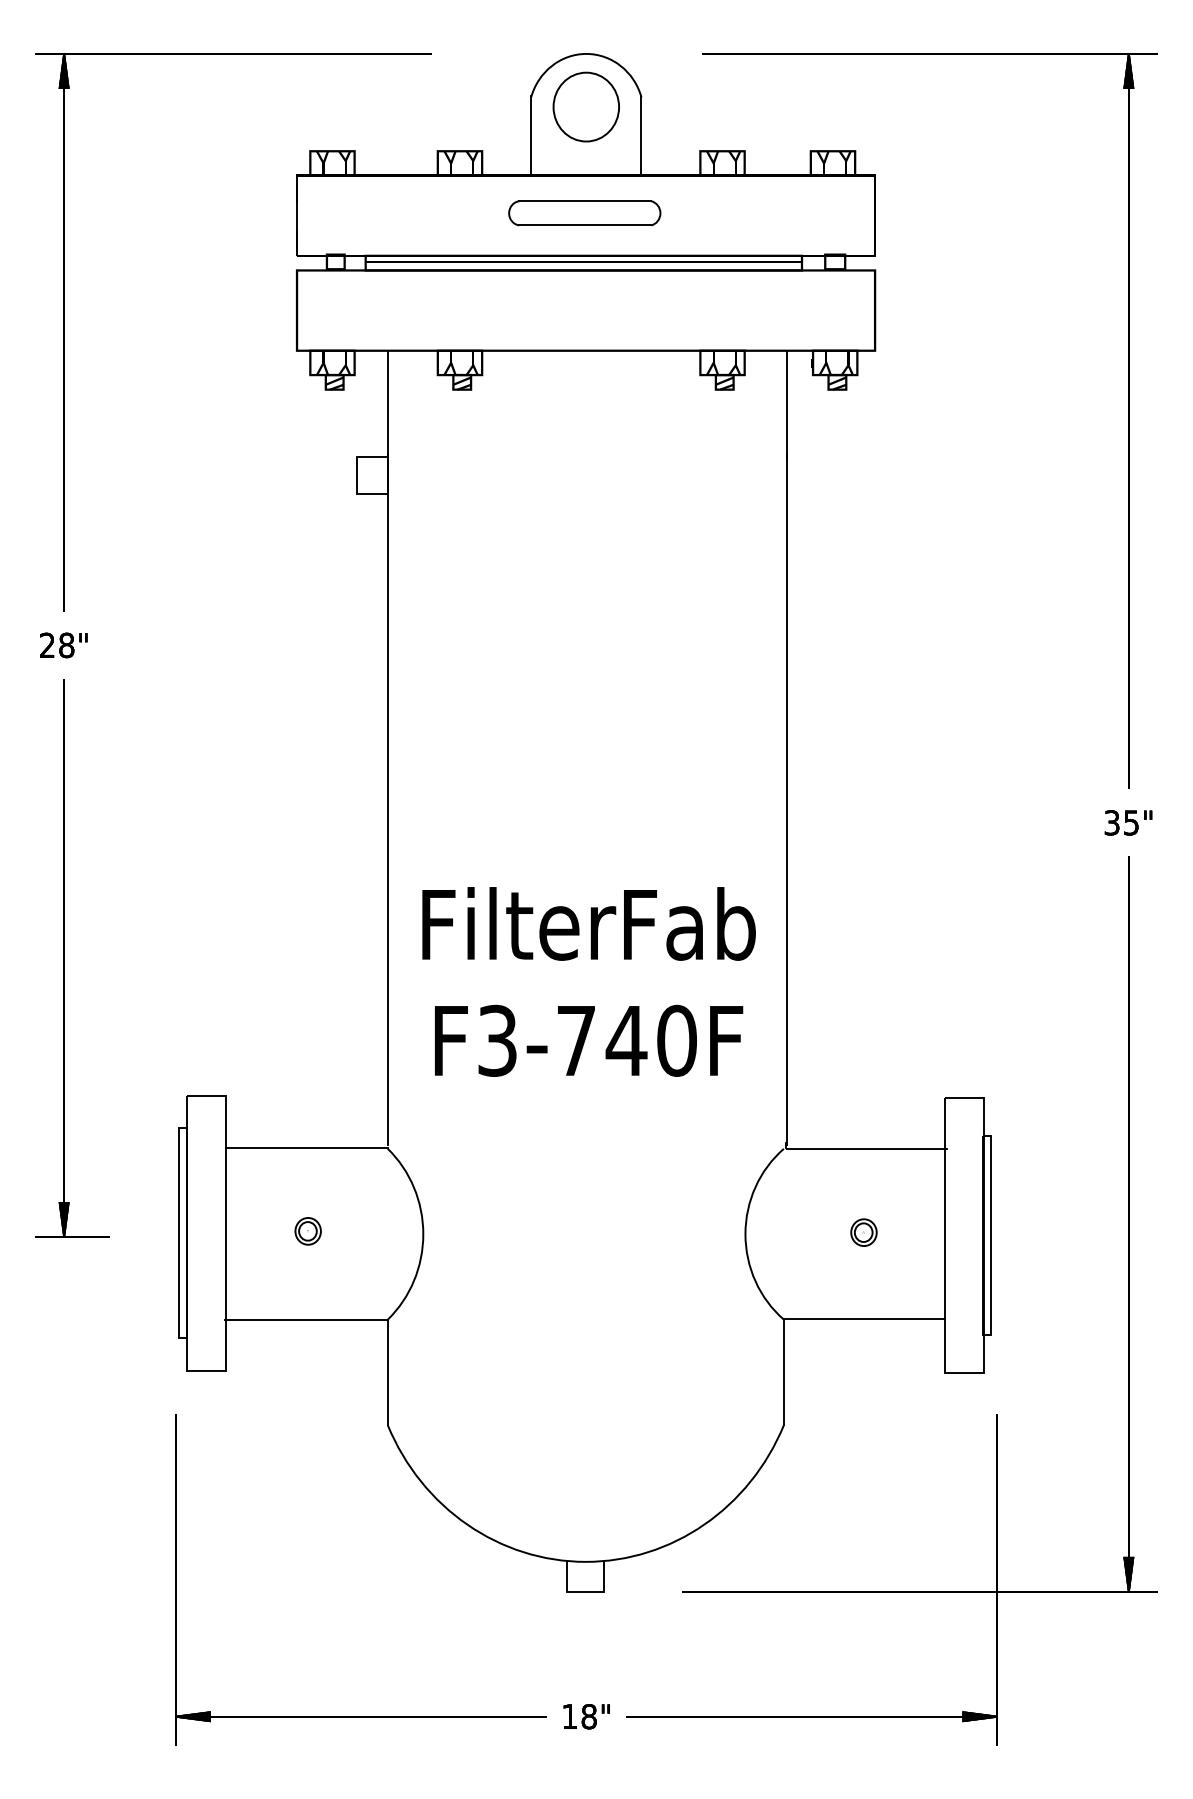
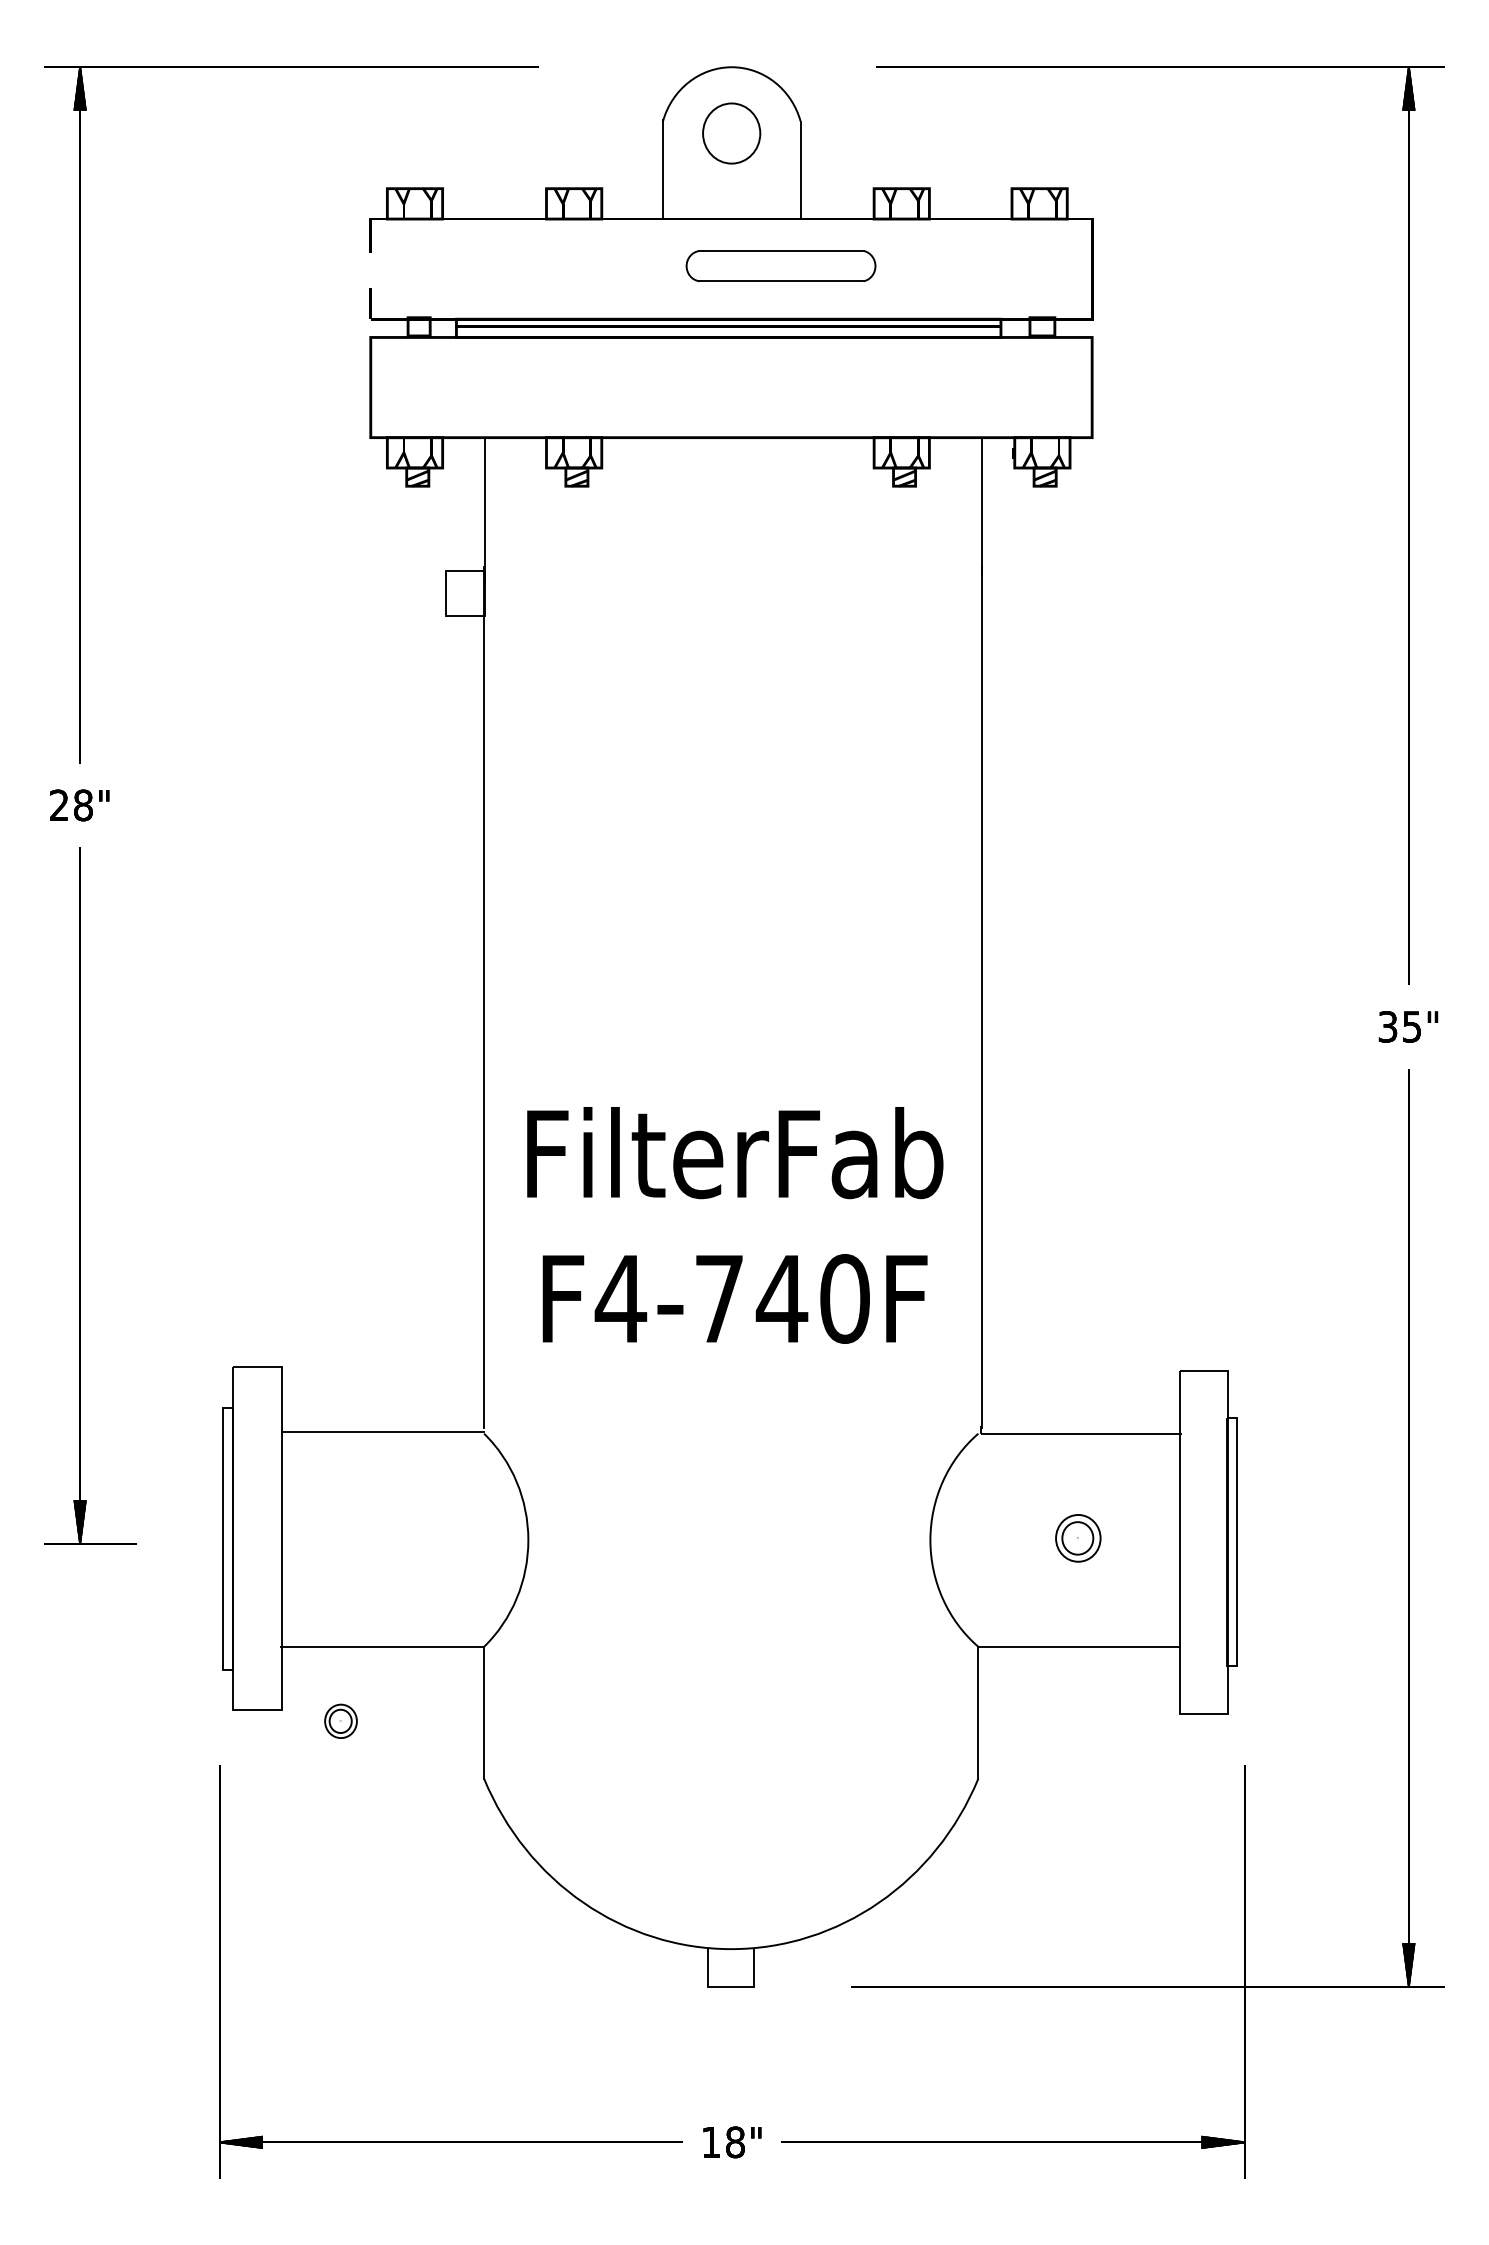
part: (585, 106) -> (730, 132), size x0.7
part: (584, 213) -> (780, 266), moved
line: (296, 218) -> (370, 272), removed
text: (497, 1040) -> (620, 1298), F3-740F -> F4-740F
part: (307, 1231) -> (340, 1721), moved
part: (863, 1232) -> (1077, 1538), size x1.4

